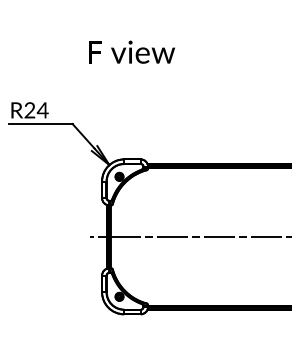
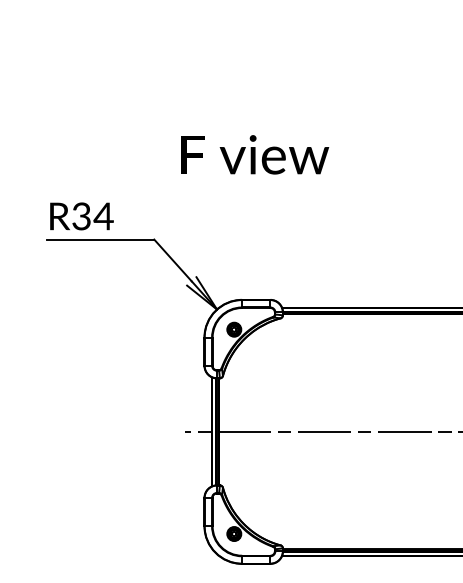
text: (131, 51) -> (254, 153), moved
text: (29, 112) -> (80, 220), R24 -> R34

